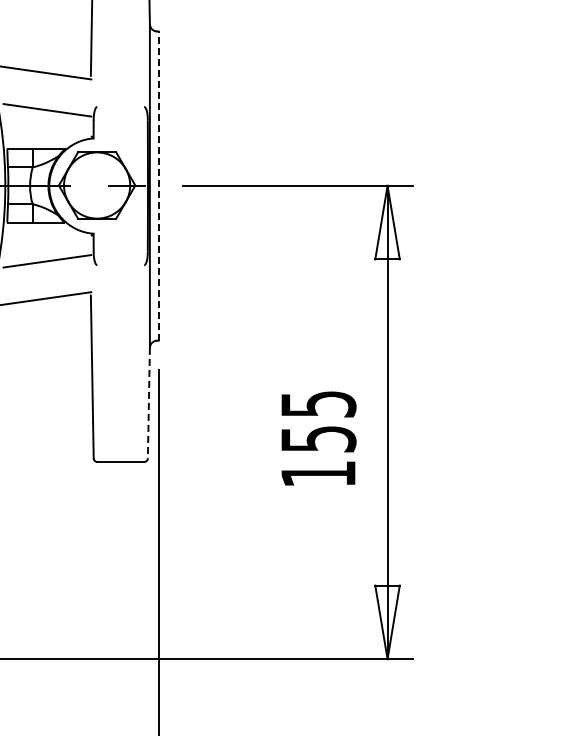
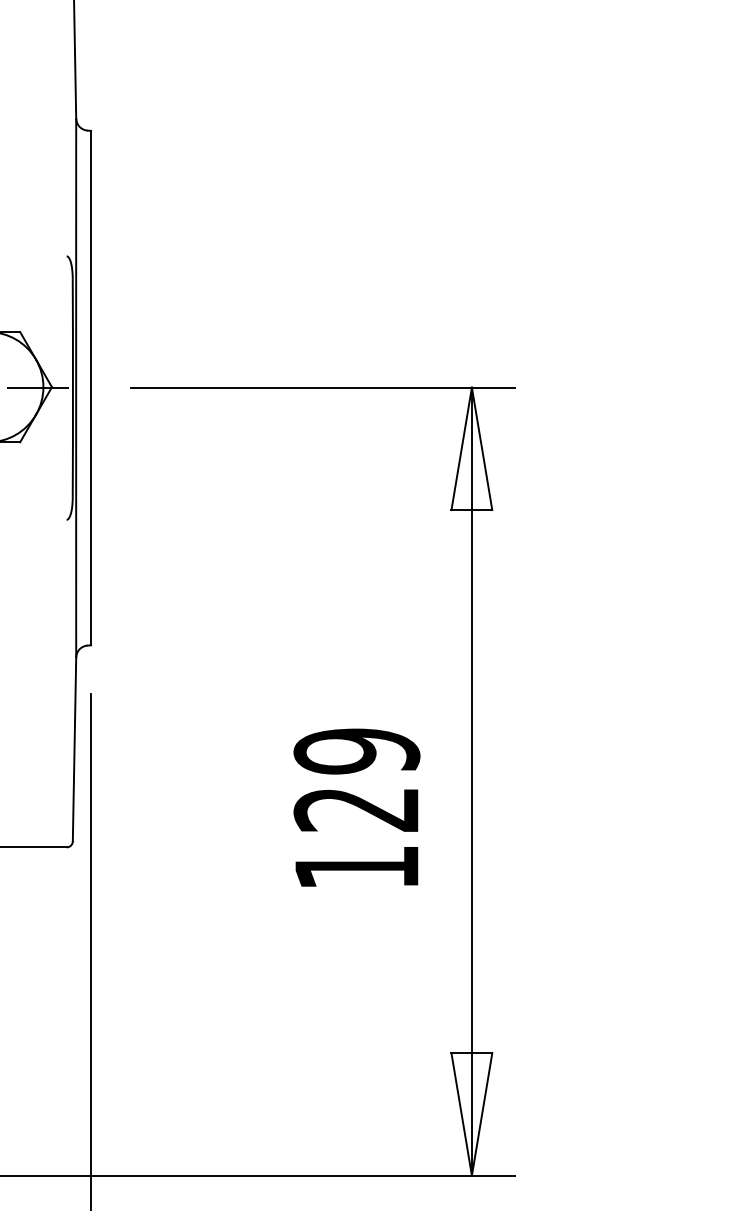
line: (158, 185) -> (90, 387), dashed -> solid
line: (148, 403) -> (73, 750), dashed -> solid
text: (318, 421) -> (356, 780), 155 -> 129

